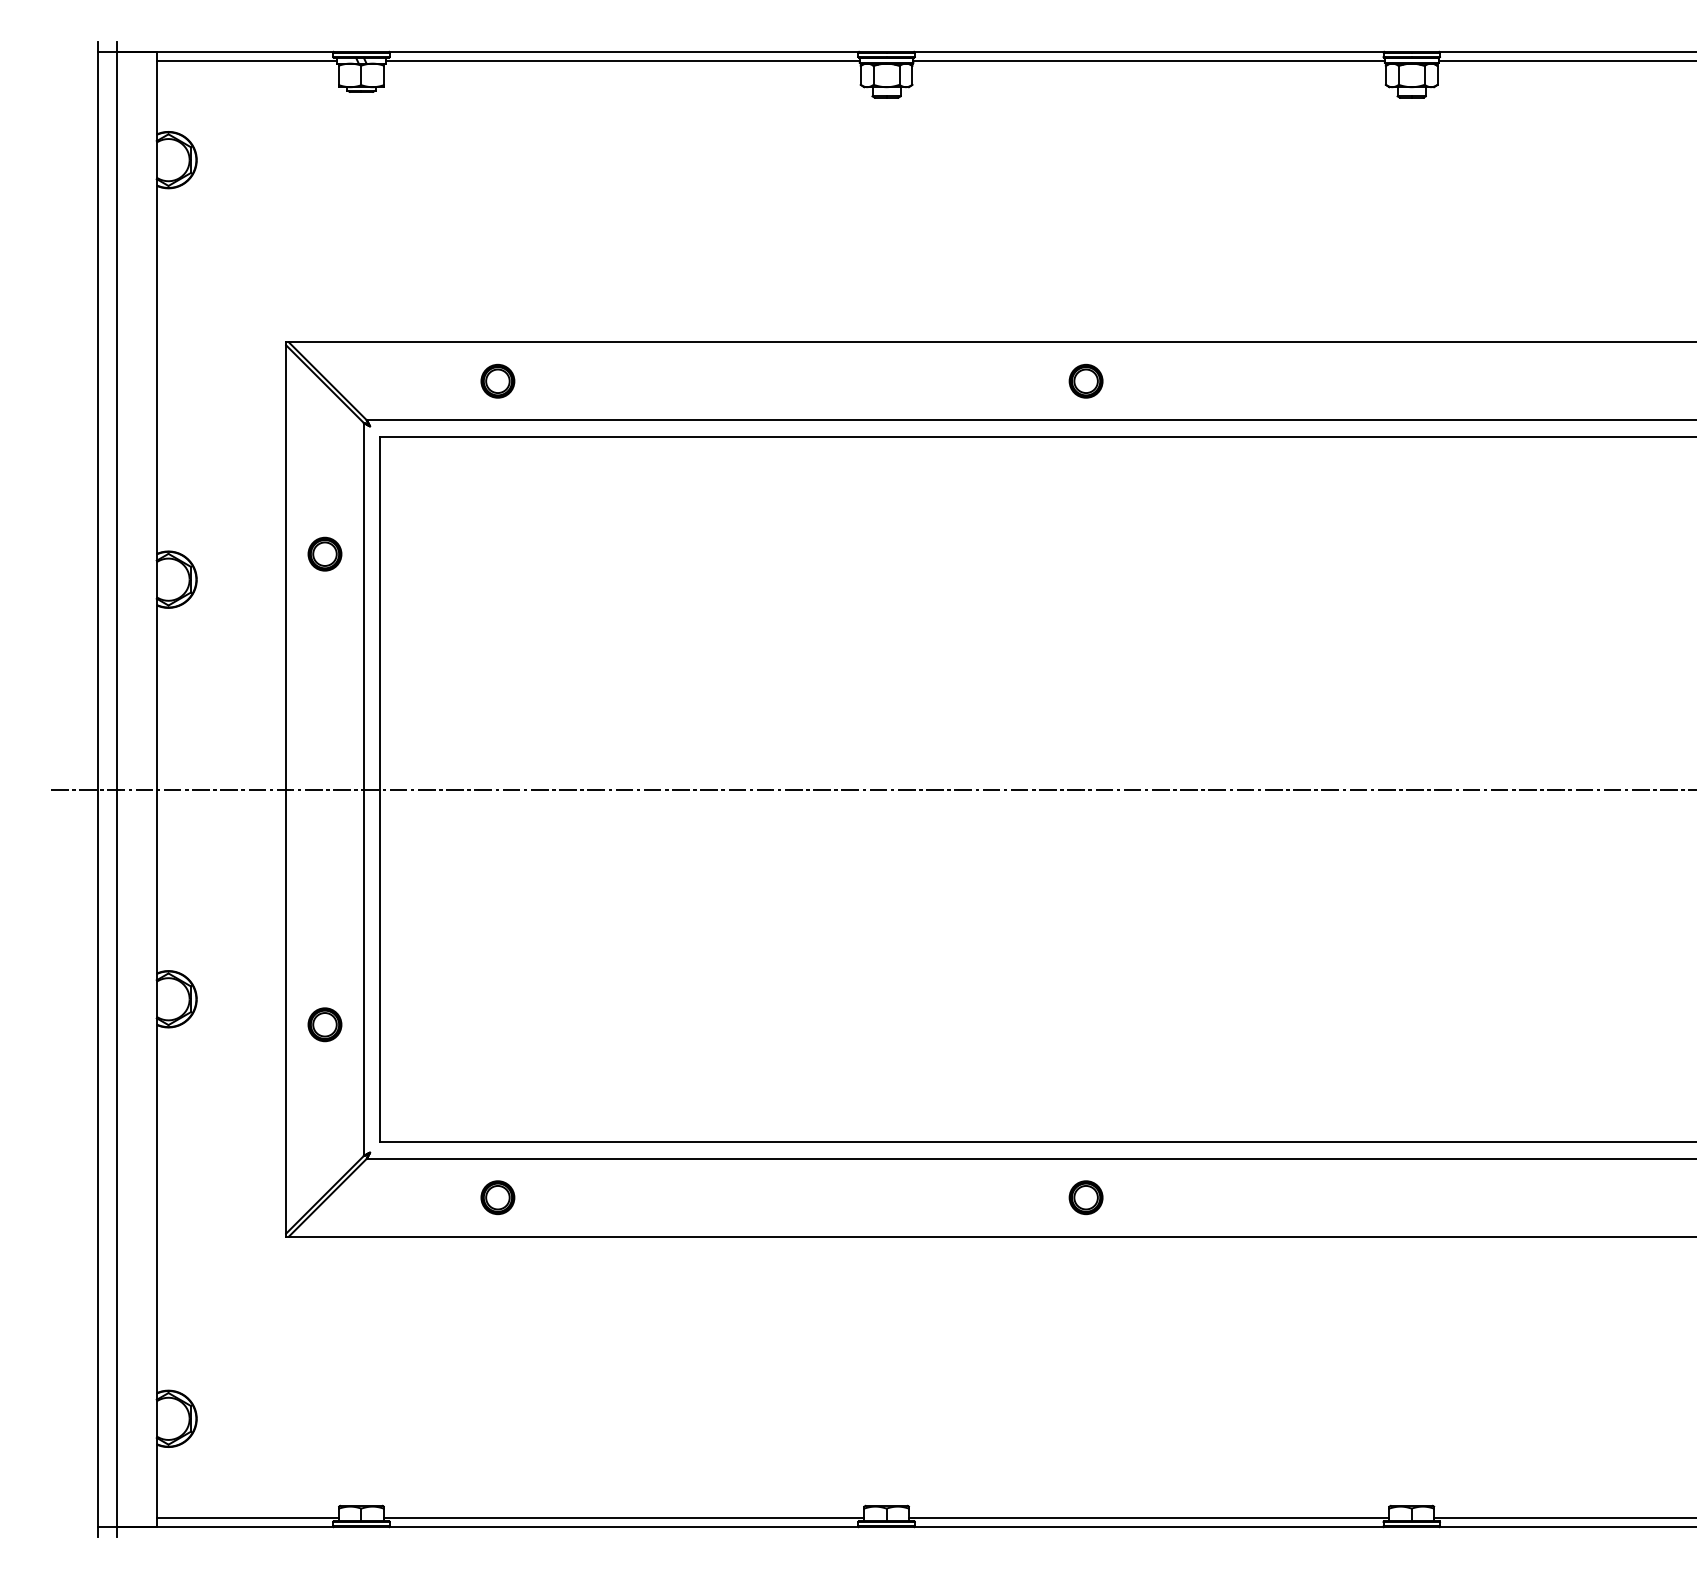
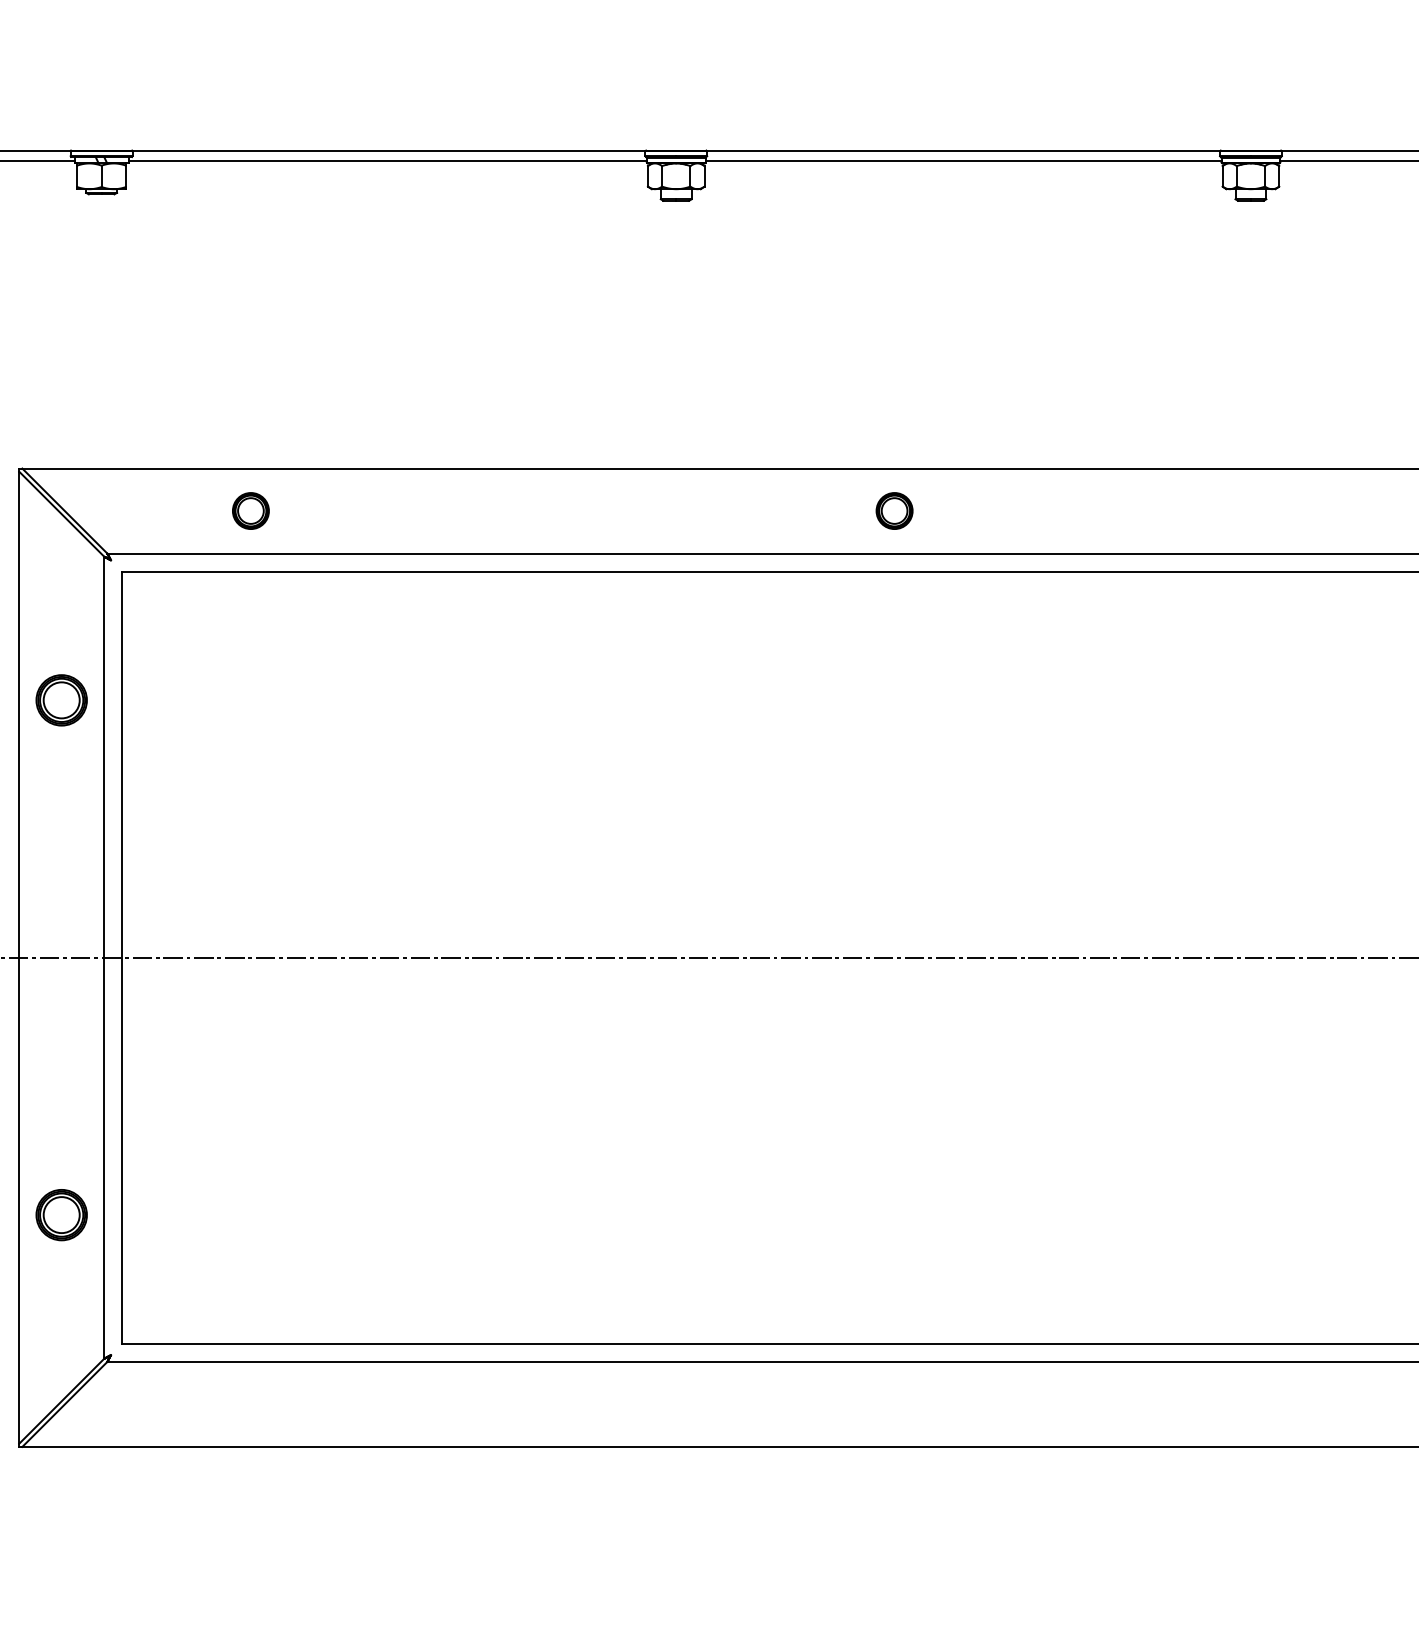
part: (324, 553) -> (61, 699), size x1.4
part: (324, 1024) -> (61, 1214), size x1.4
part: (497, 1197) -> (250, 1404), removed
part: (1085, 1197) -> (893, 1404), removed

